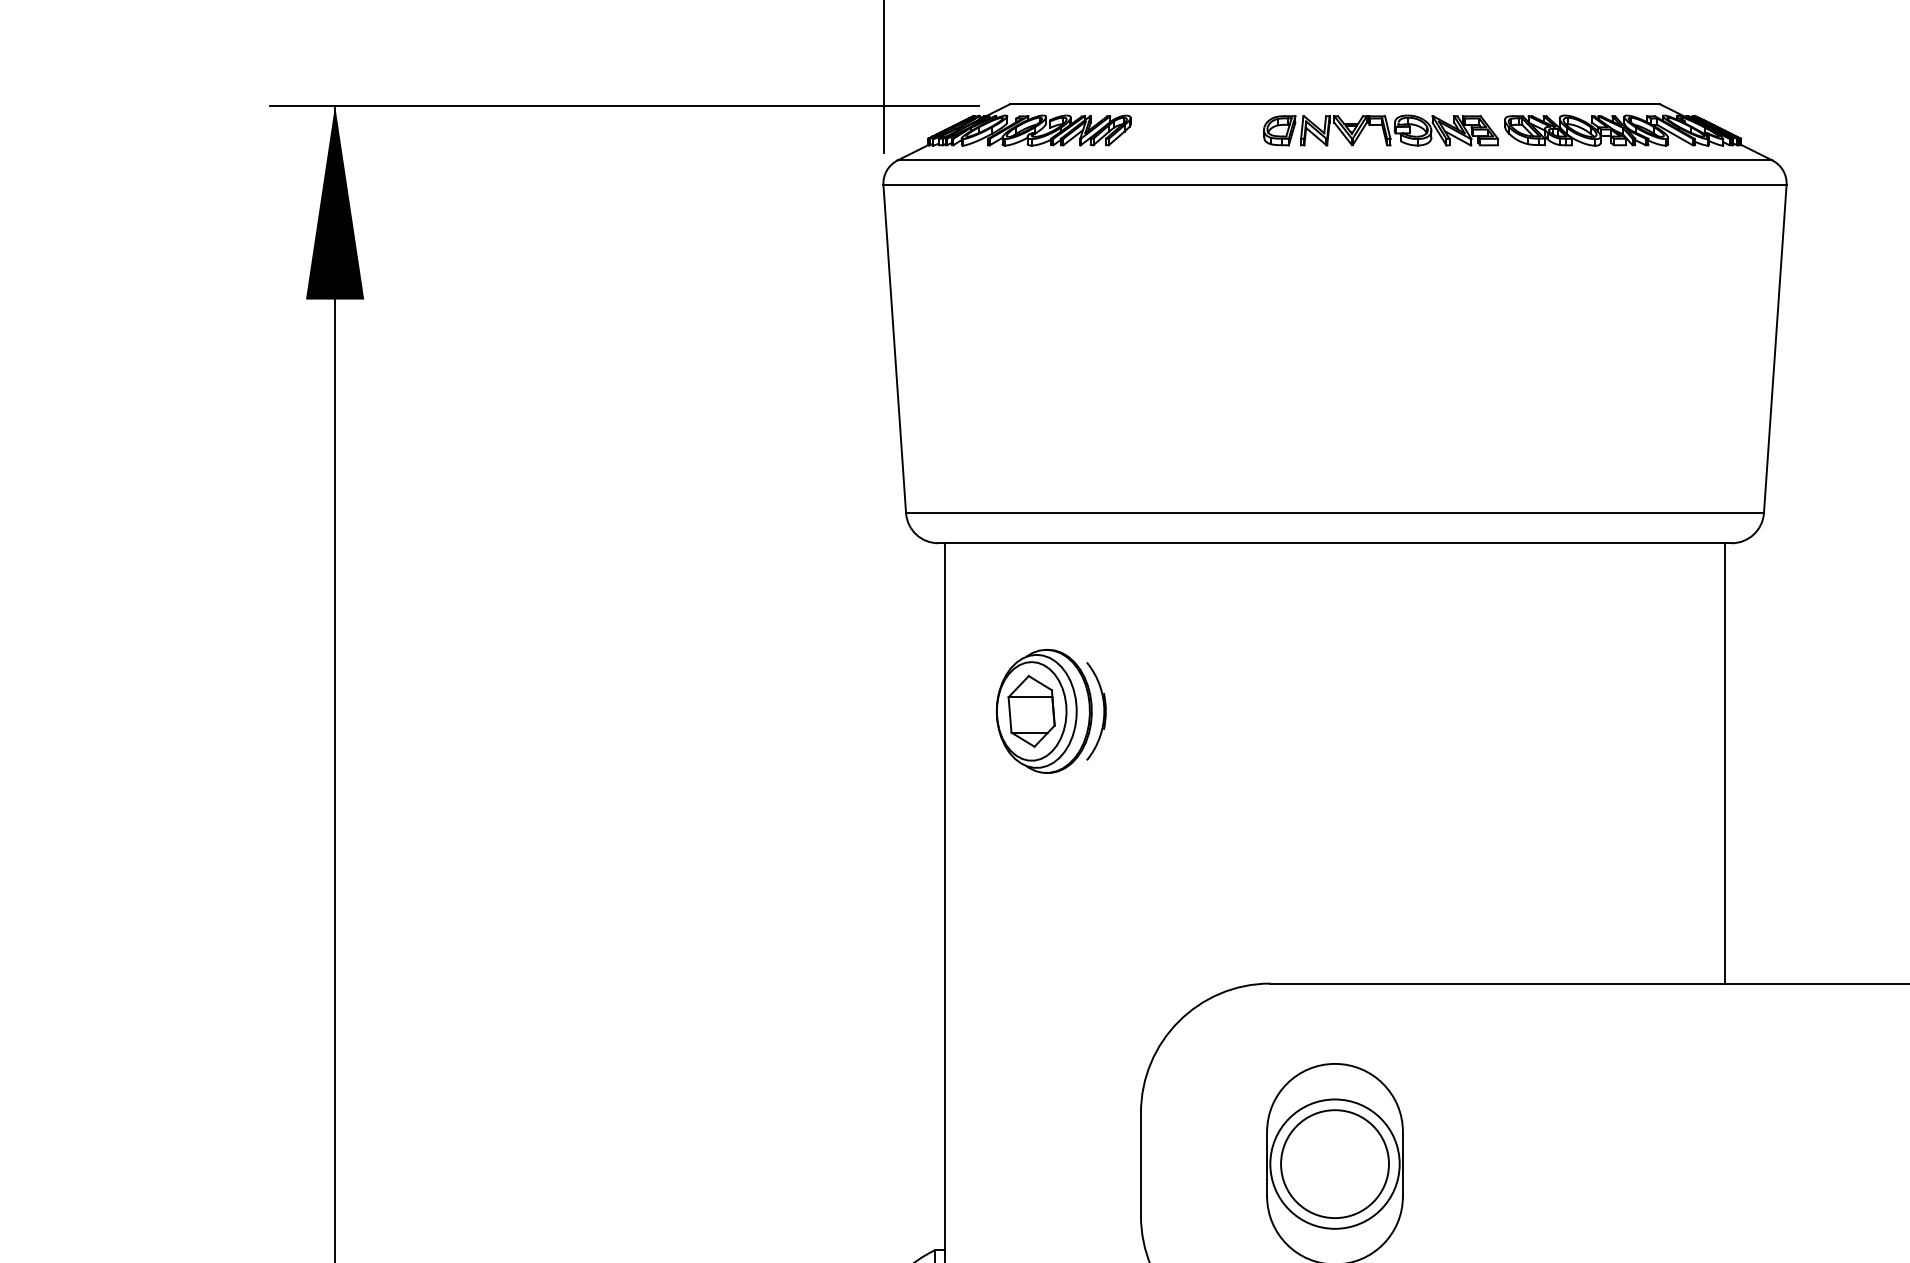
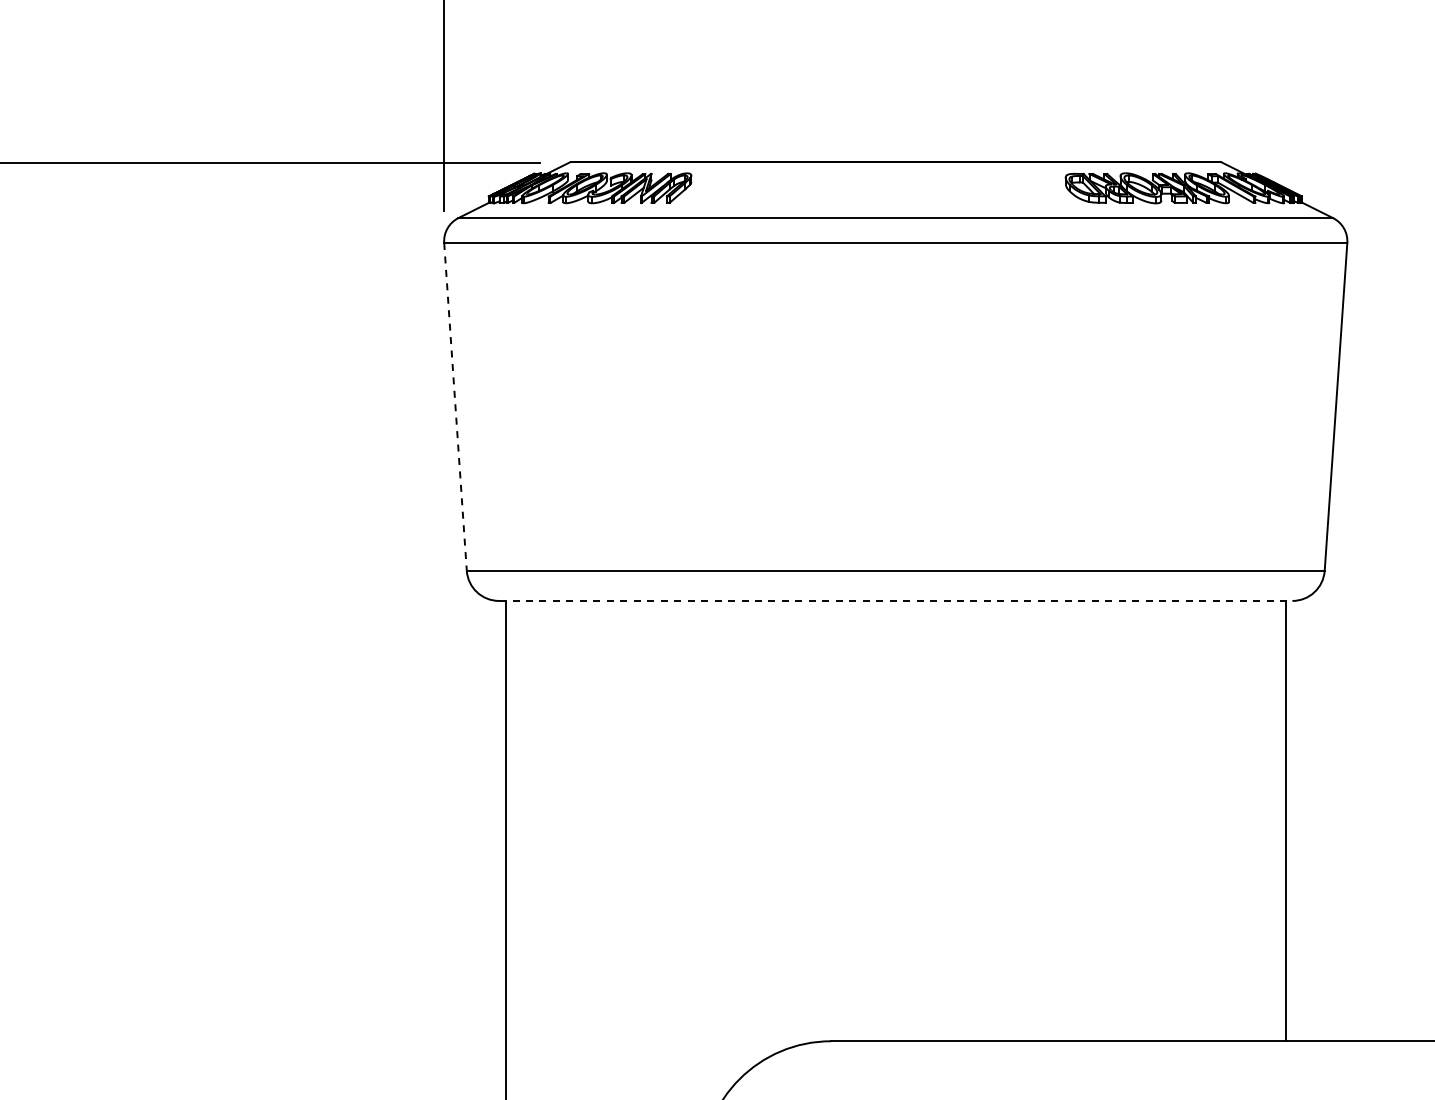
part: (1380, 130) -> (941, 188), removed
line: (894, 349) -> (455, 407), solid -> dashed
line: (1335, 543) -> (896, 601), solid -> dashed
part: (1050, 710) -> (611, 768), removed

